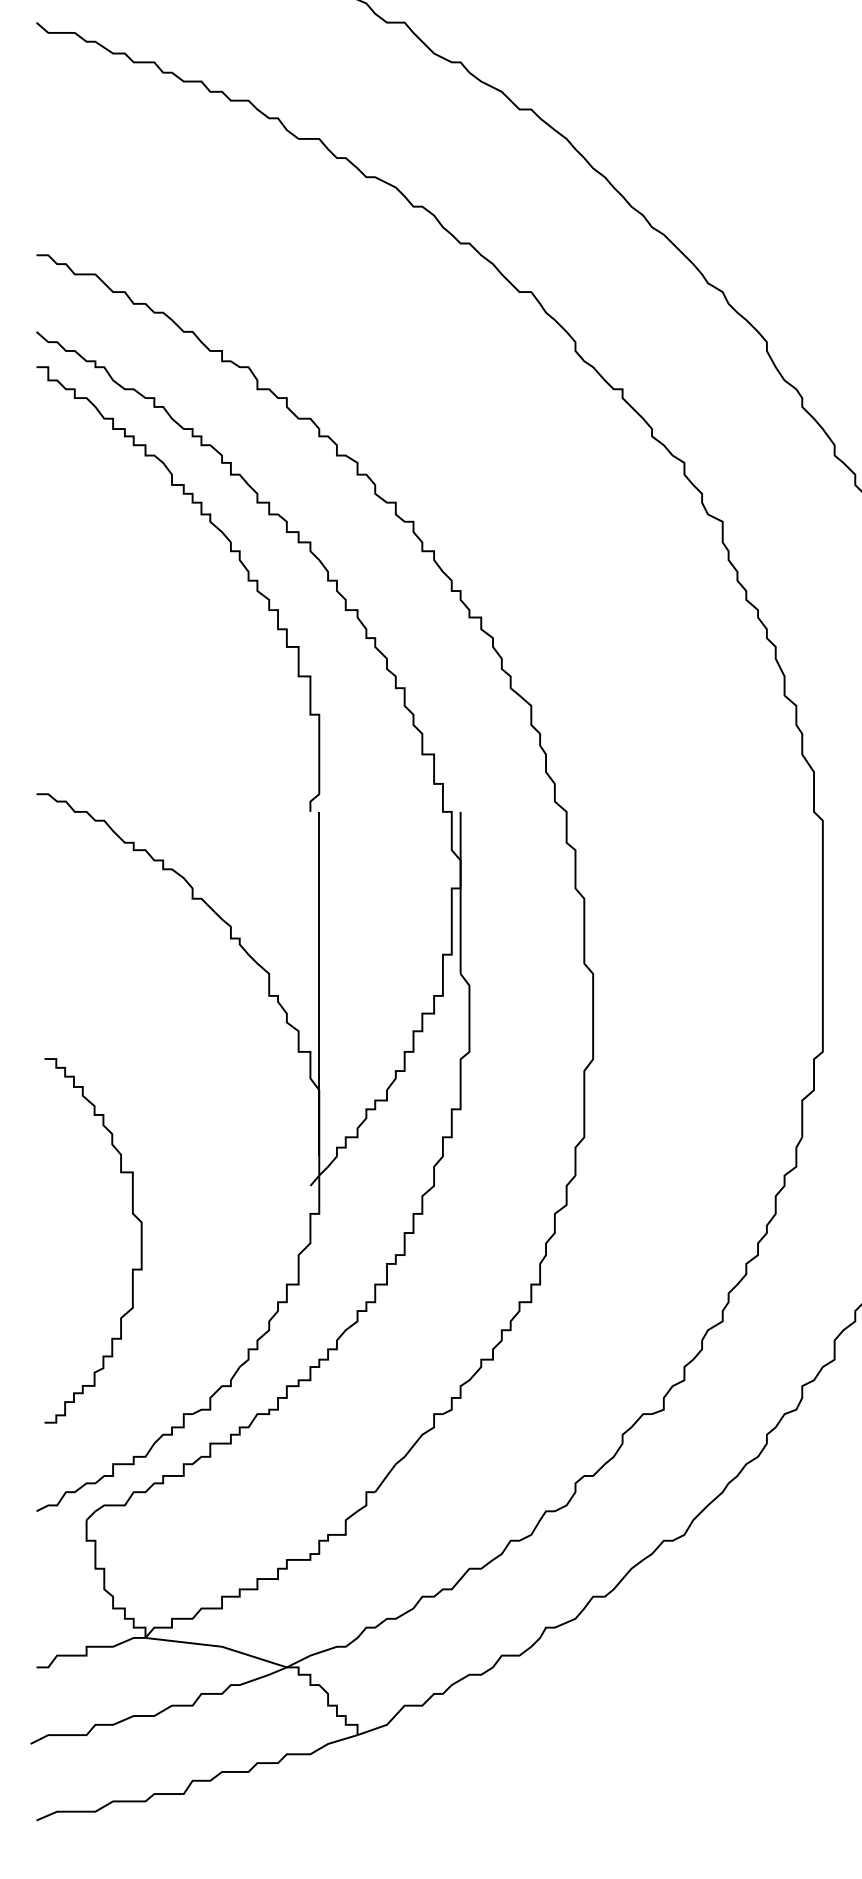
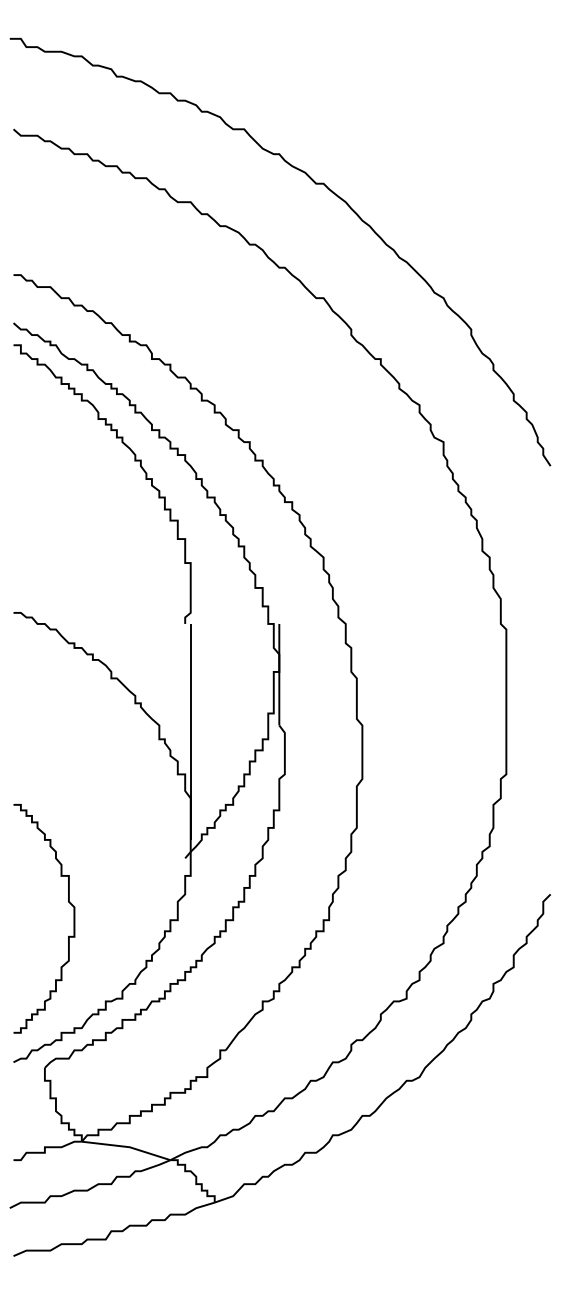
curve: (132, 1214) -> (68, 902), moved

